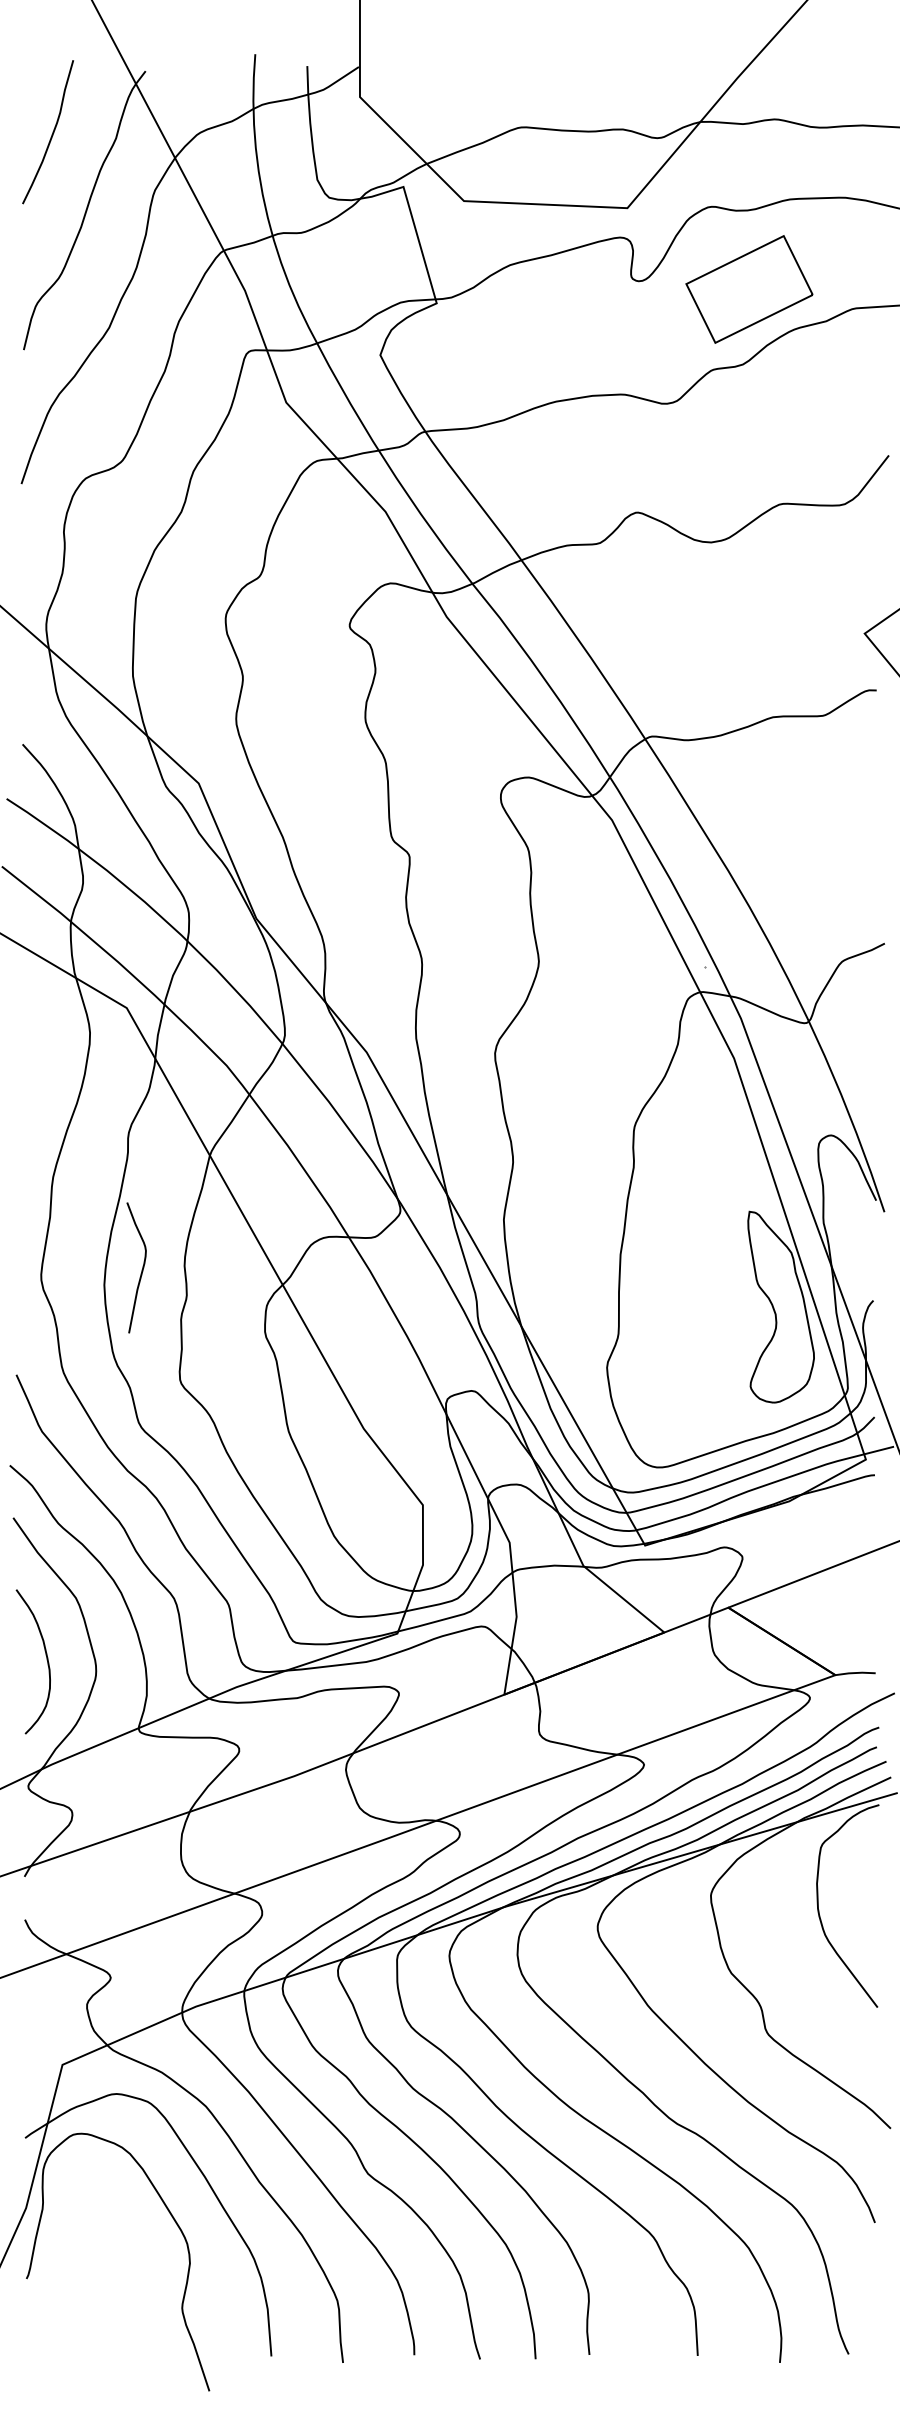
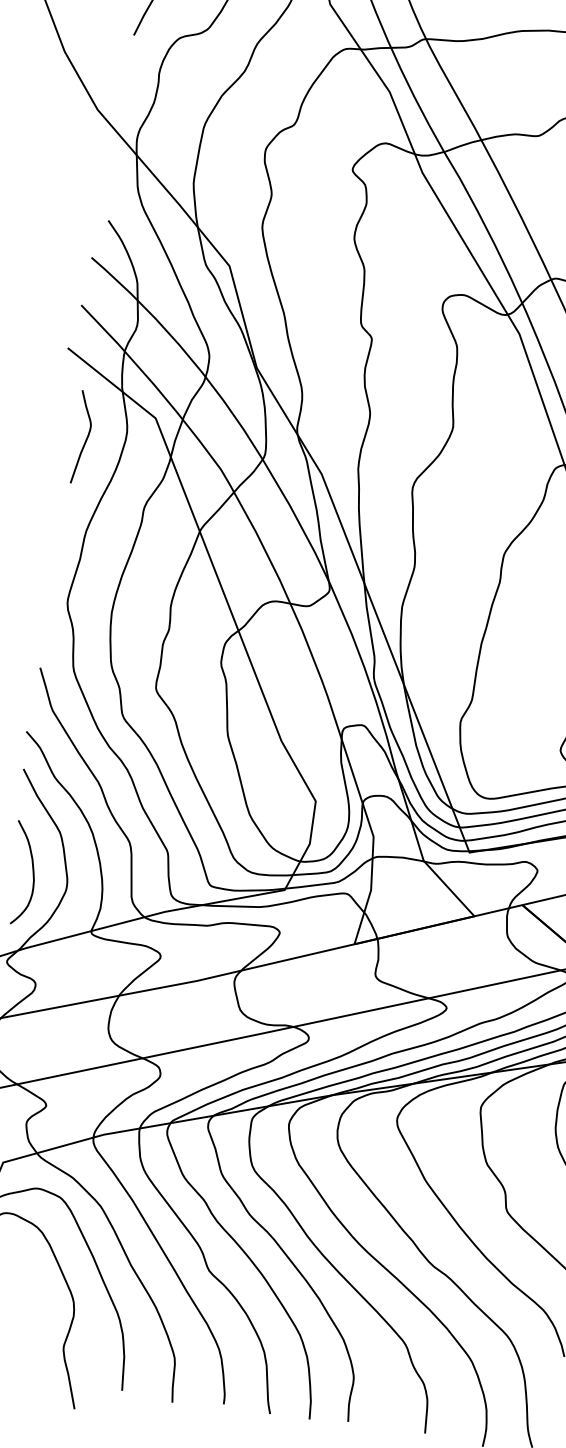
curve: (141, 1269) -> (85, 439), moved

